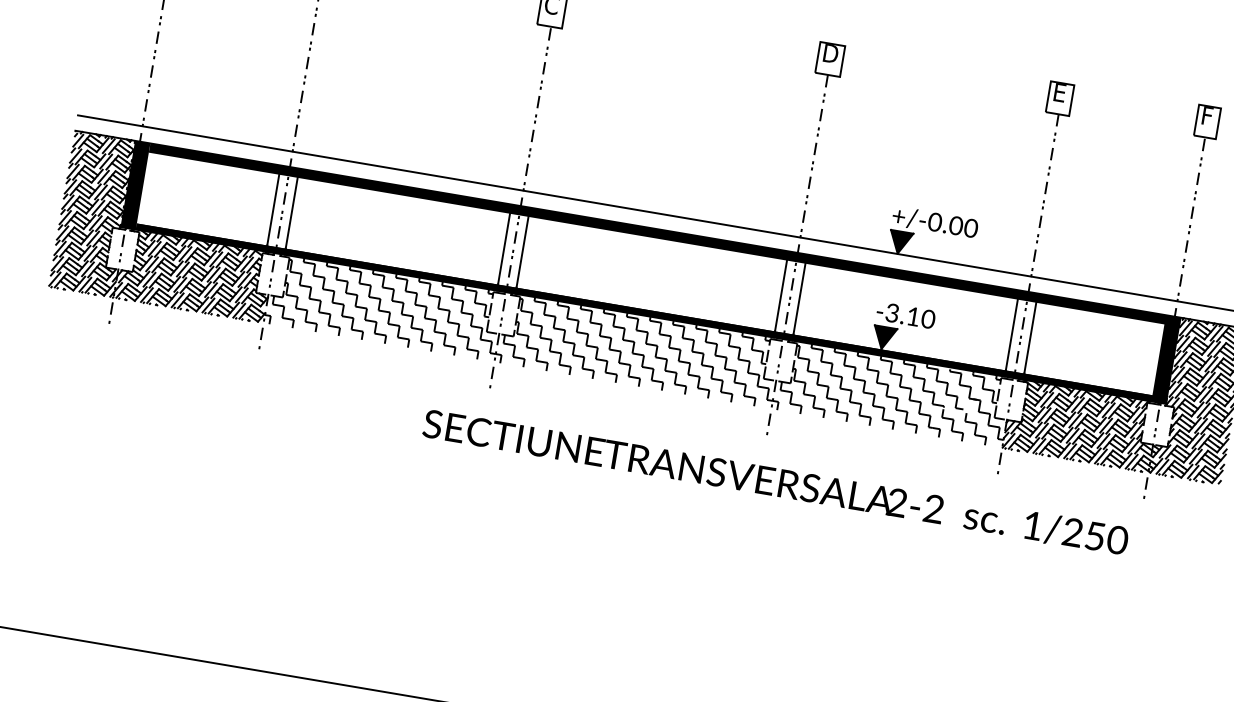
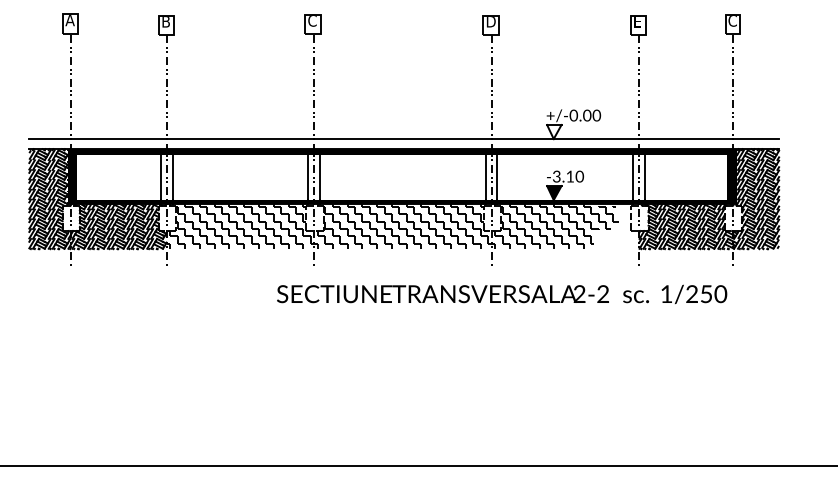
text: (1208, 117) -> (732, 21), F -> C
fill: (900, 243) -> (554, 132), removed
hatch: (972, 406) -> (616, 226), removed

